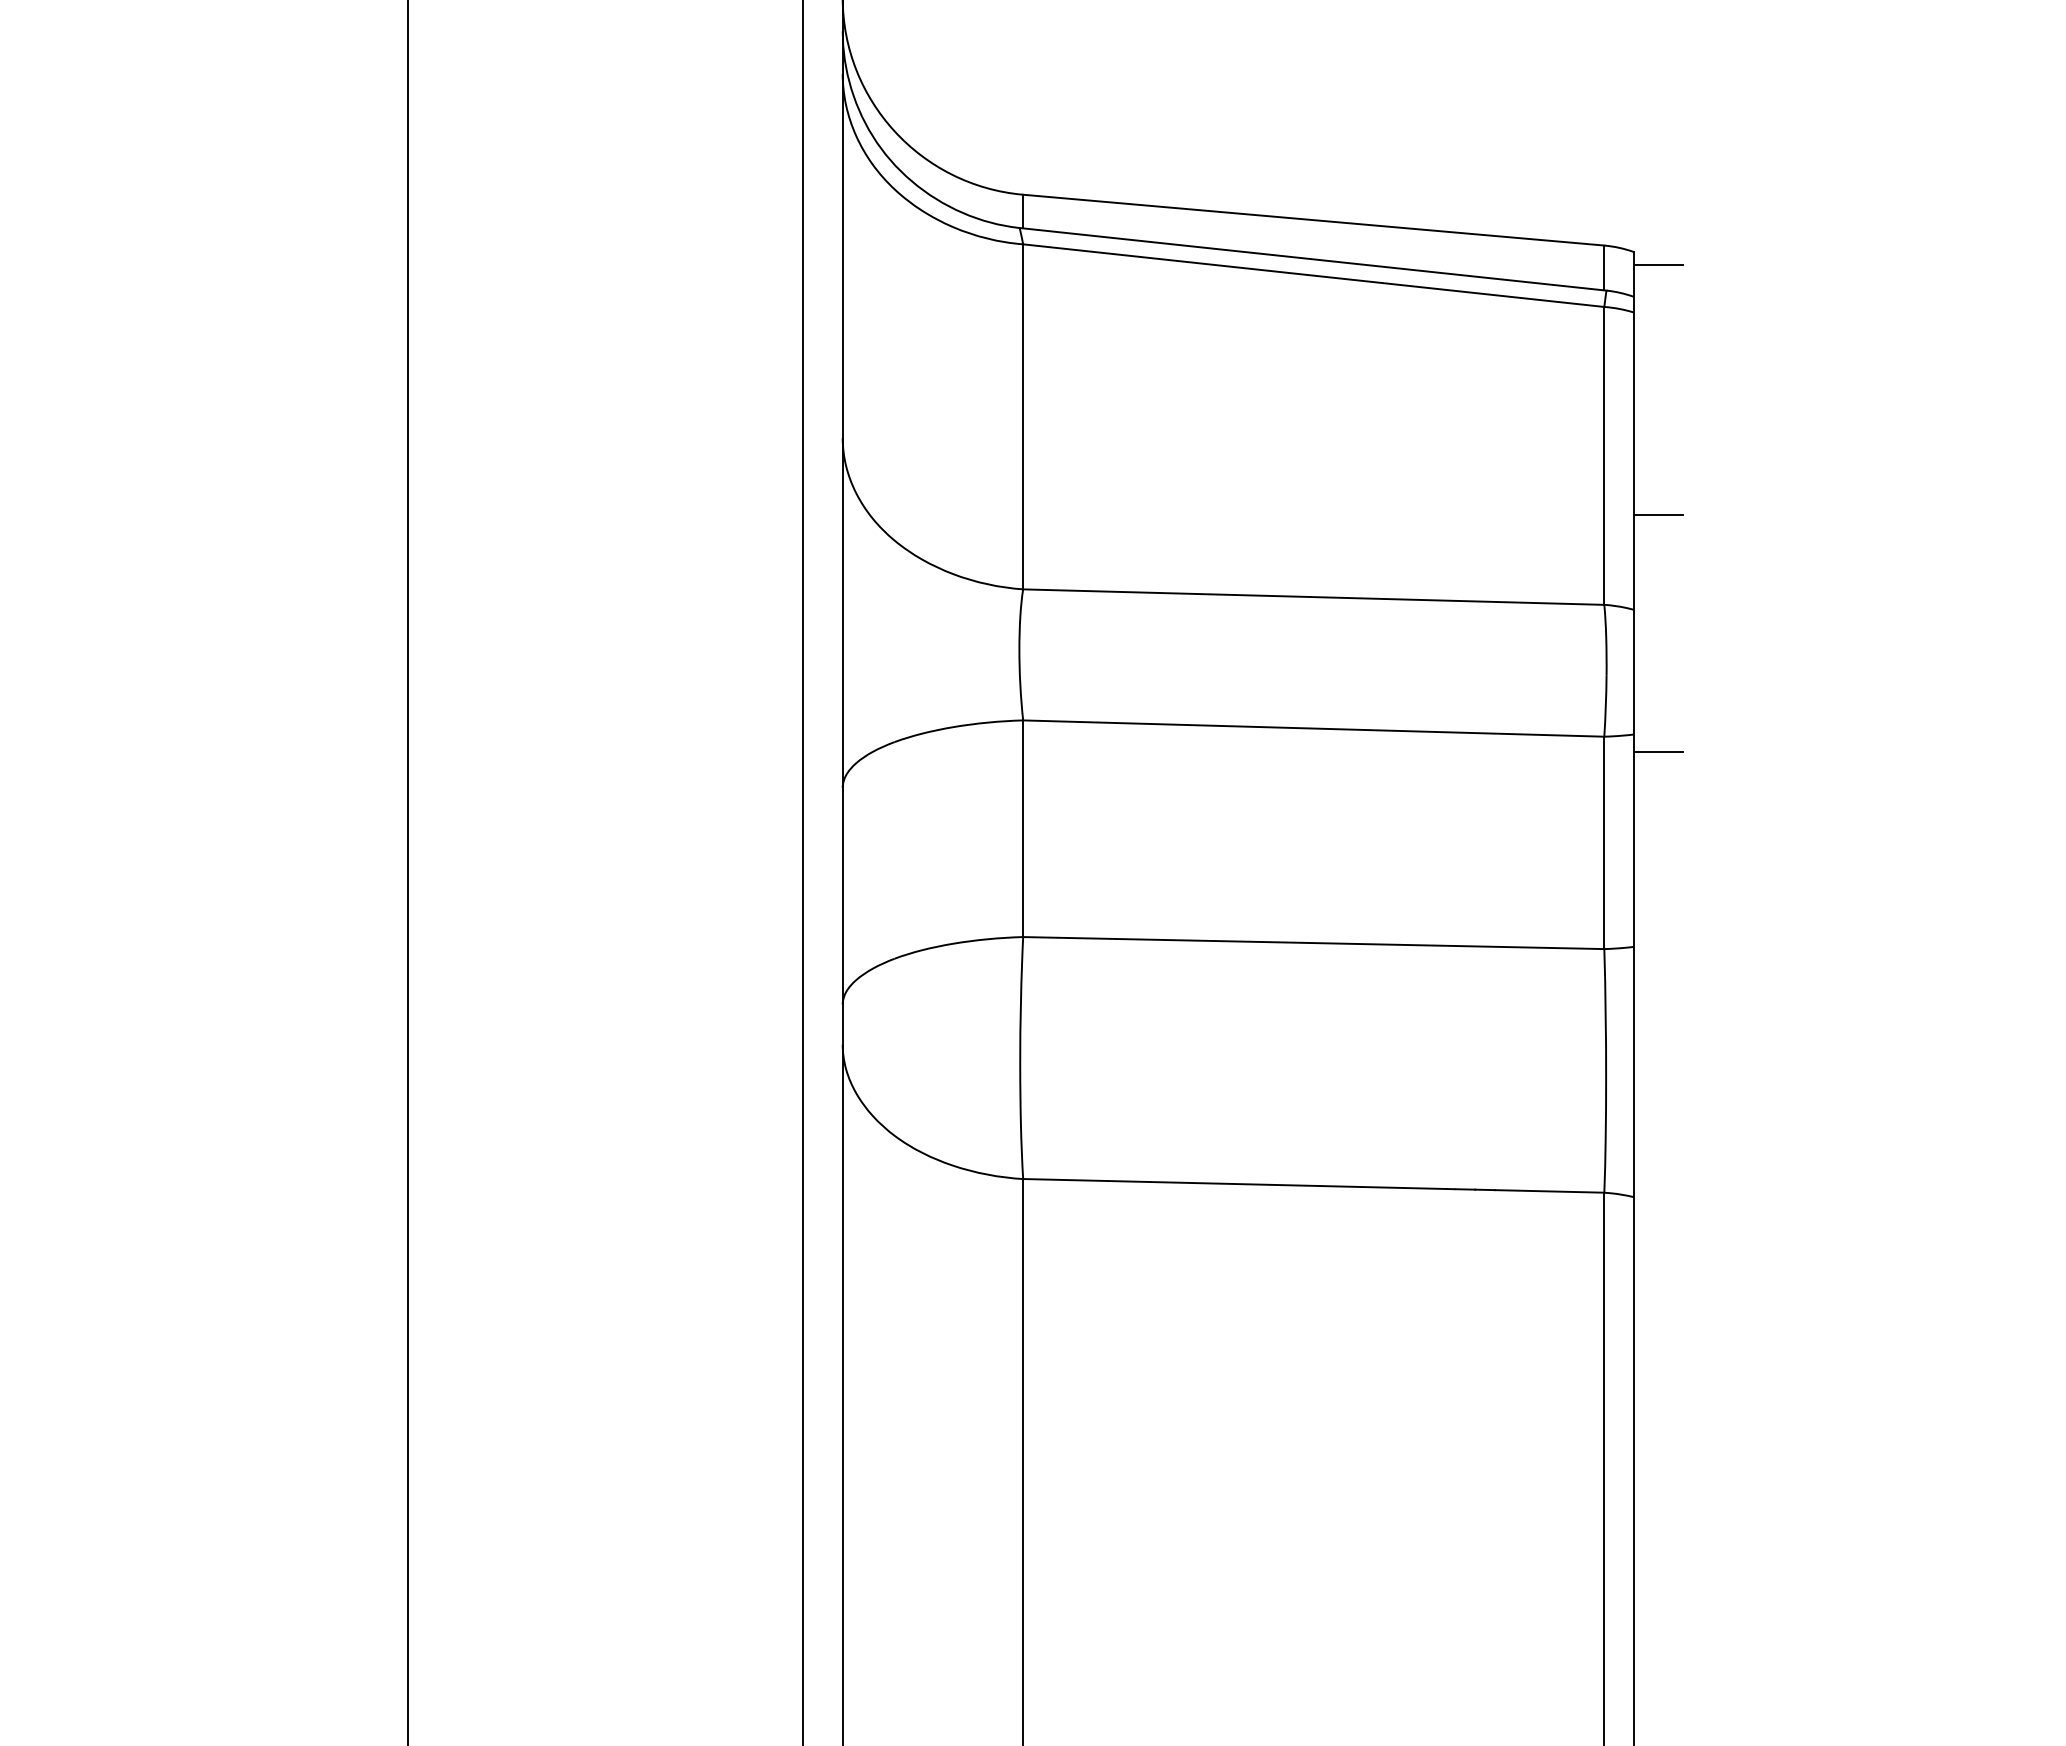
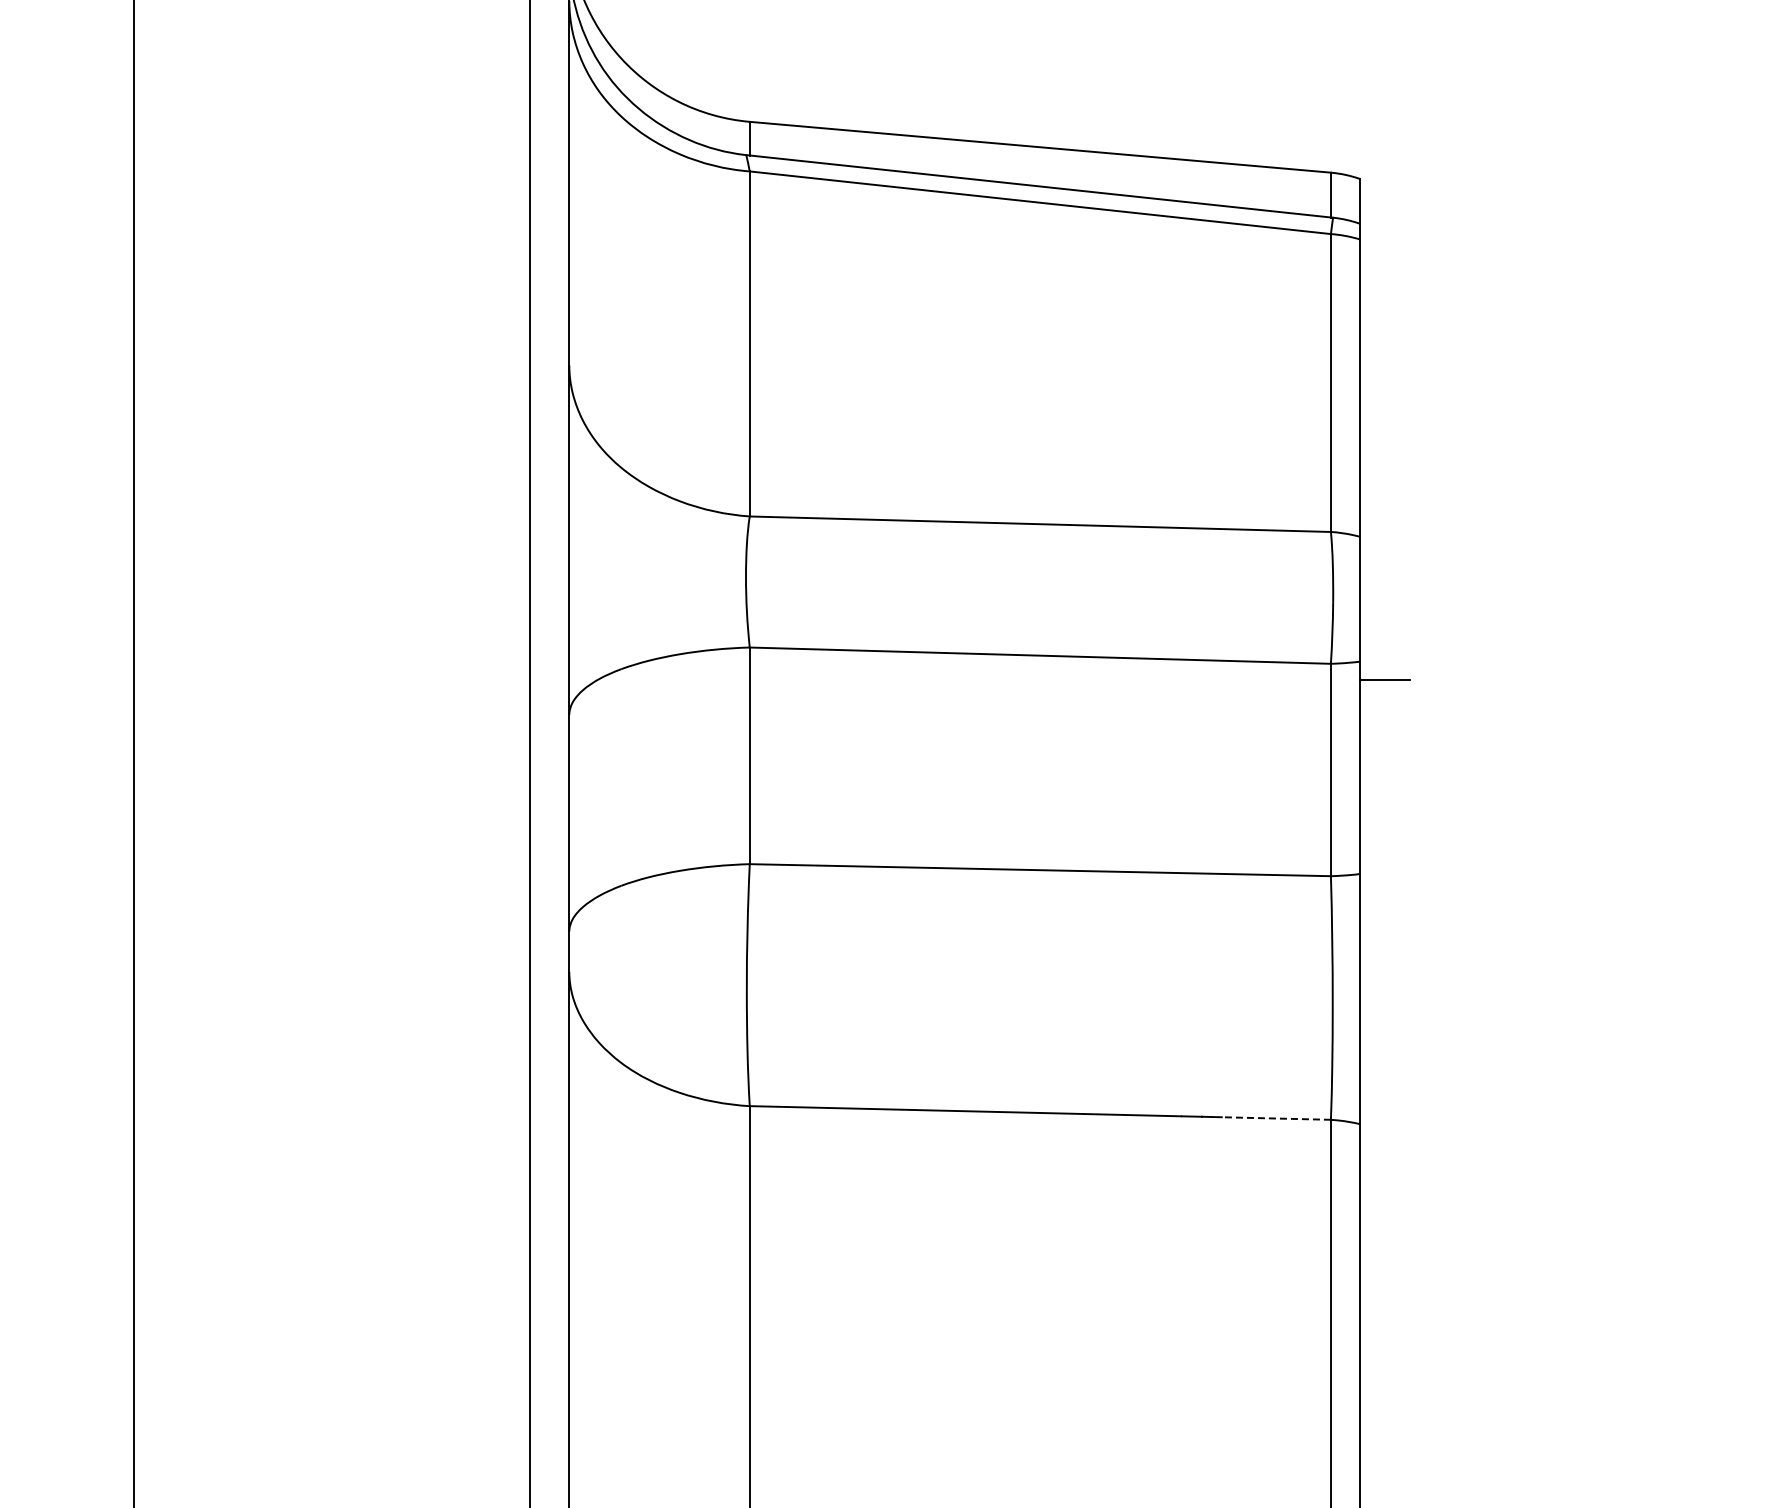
line: (1658, 264) -> (1385, 191), removed
line: (1657, 515) -> (1384, 442), removed
line: (1549, 1191) -> (1276, 1118), solid -> dashed

